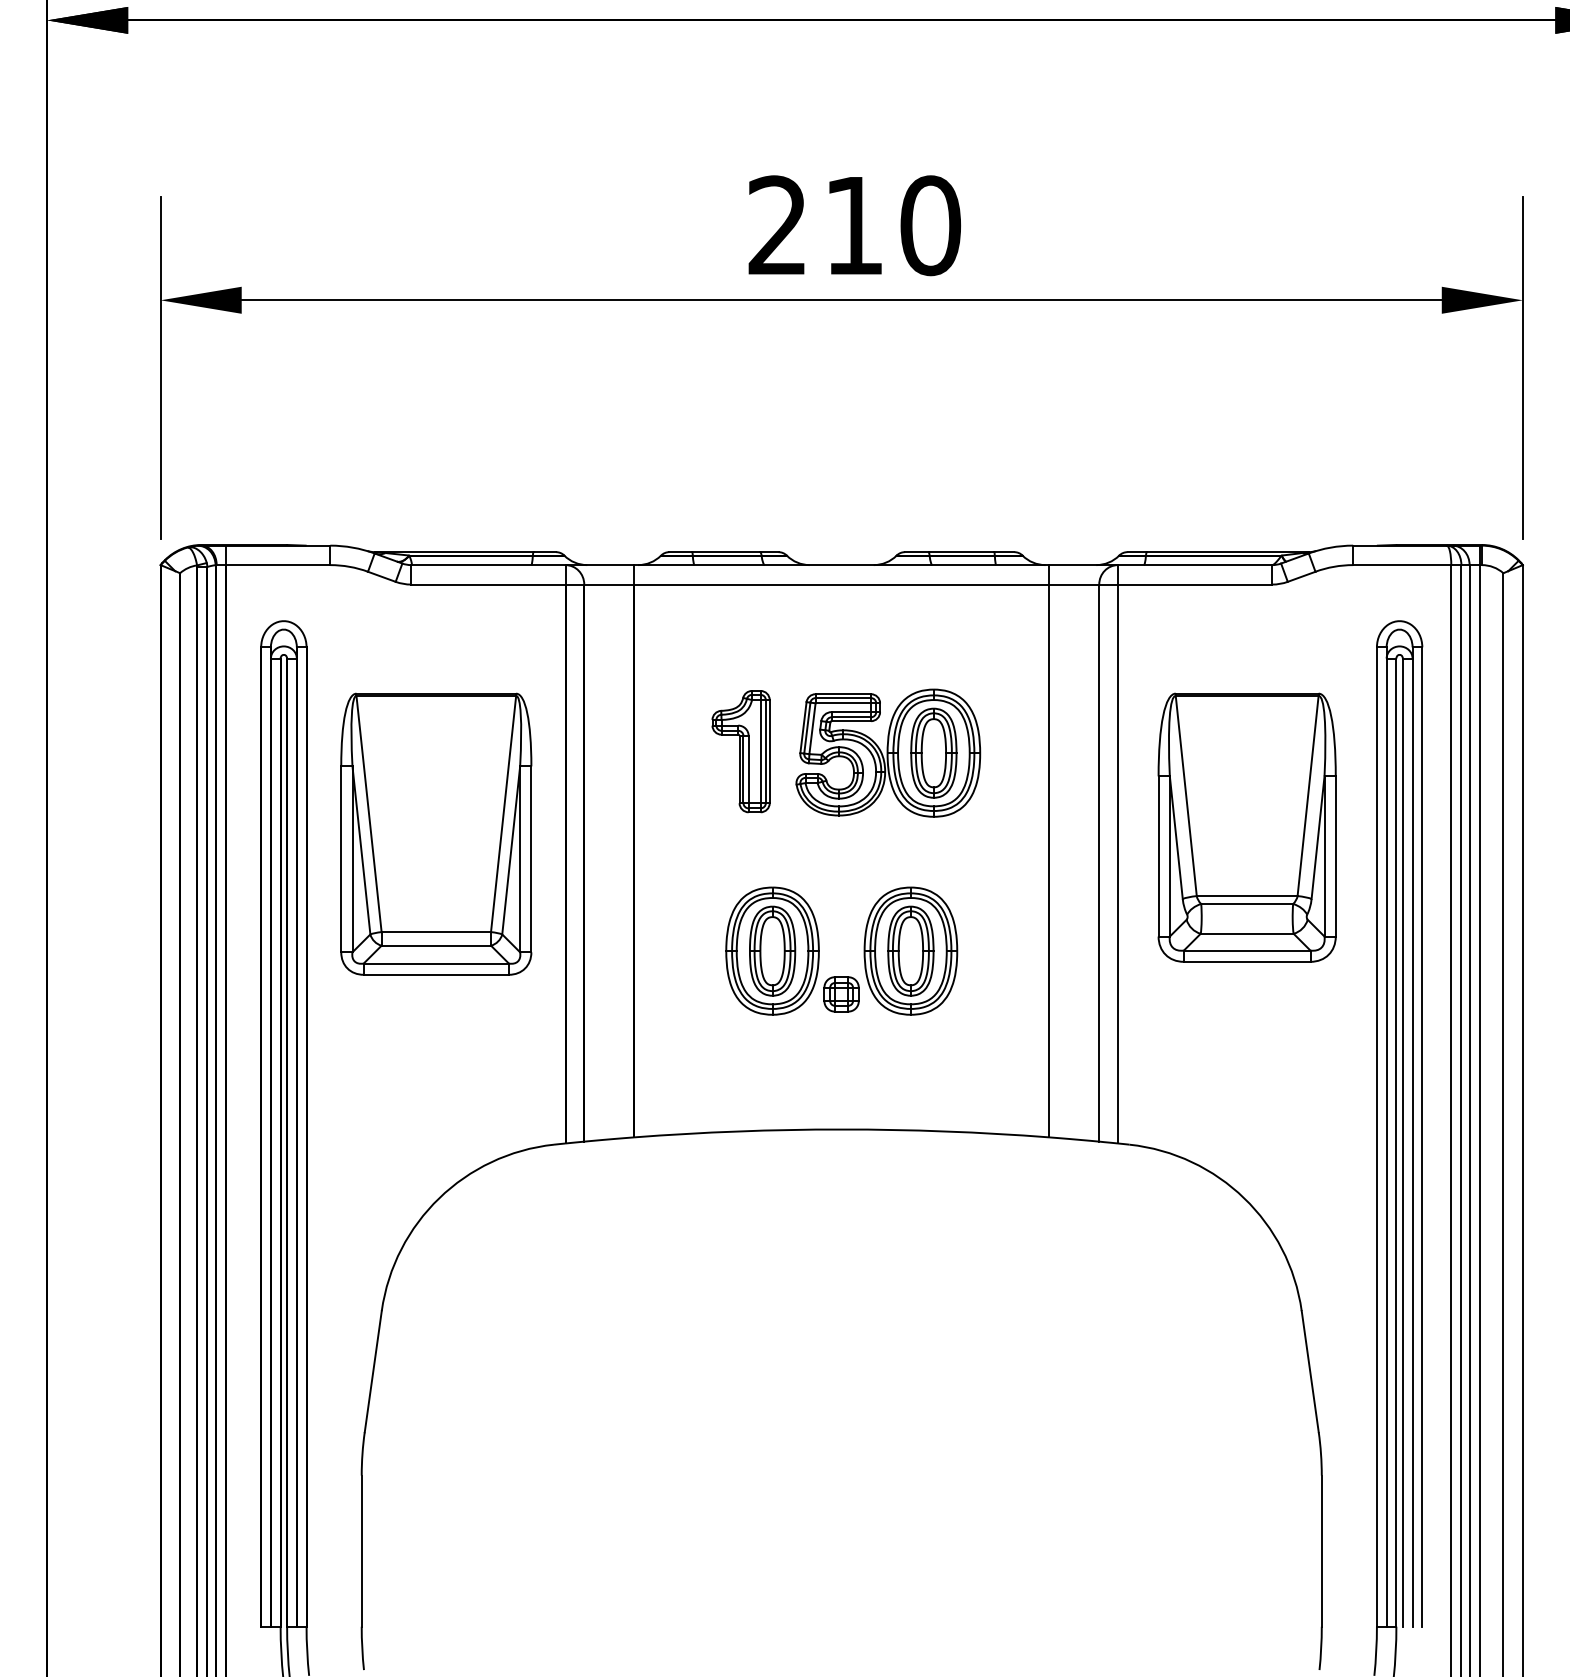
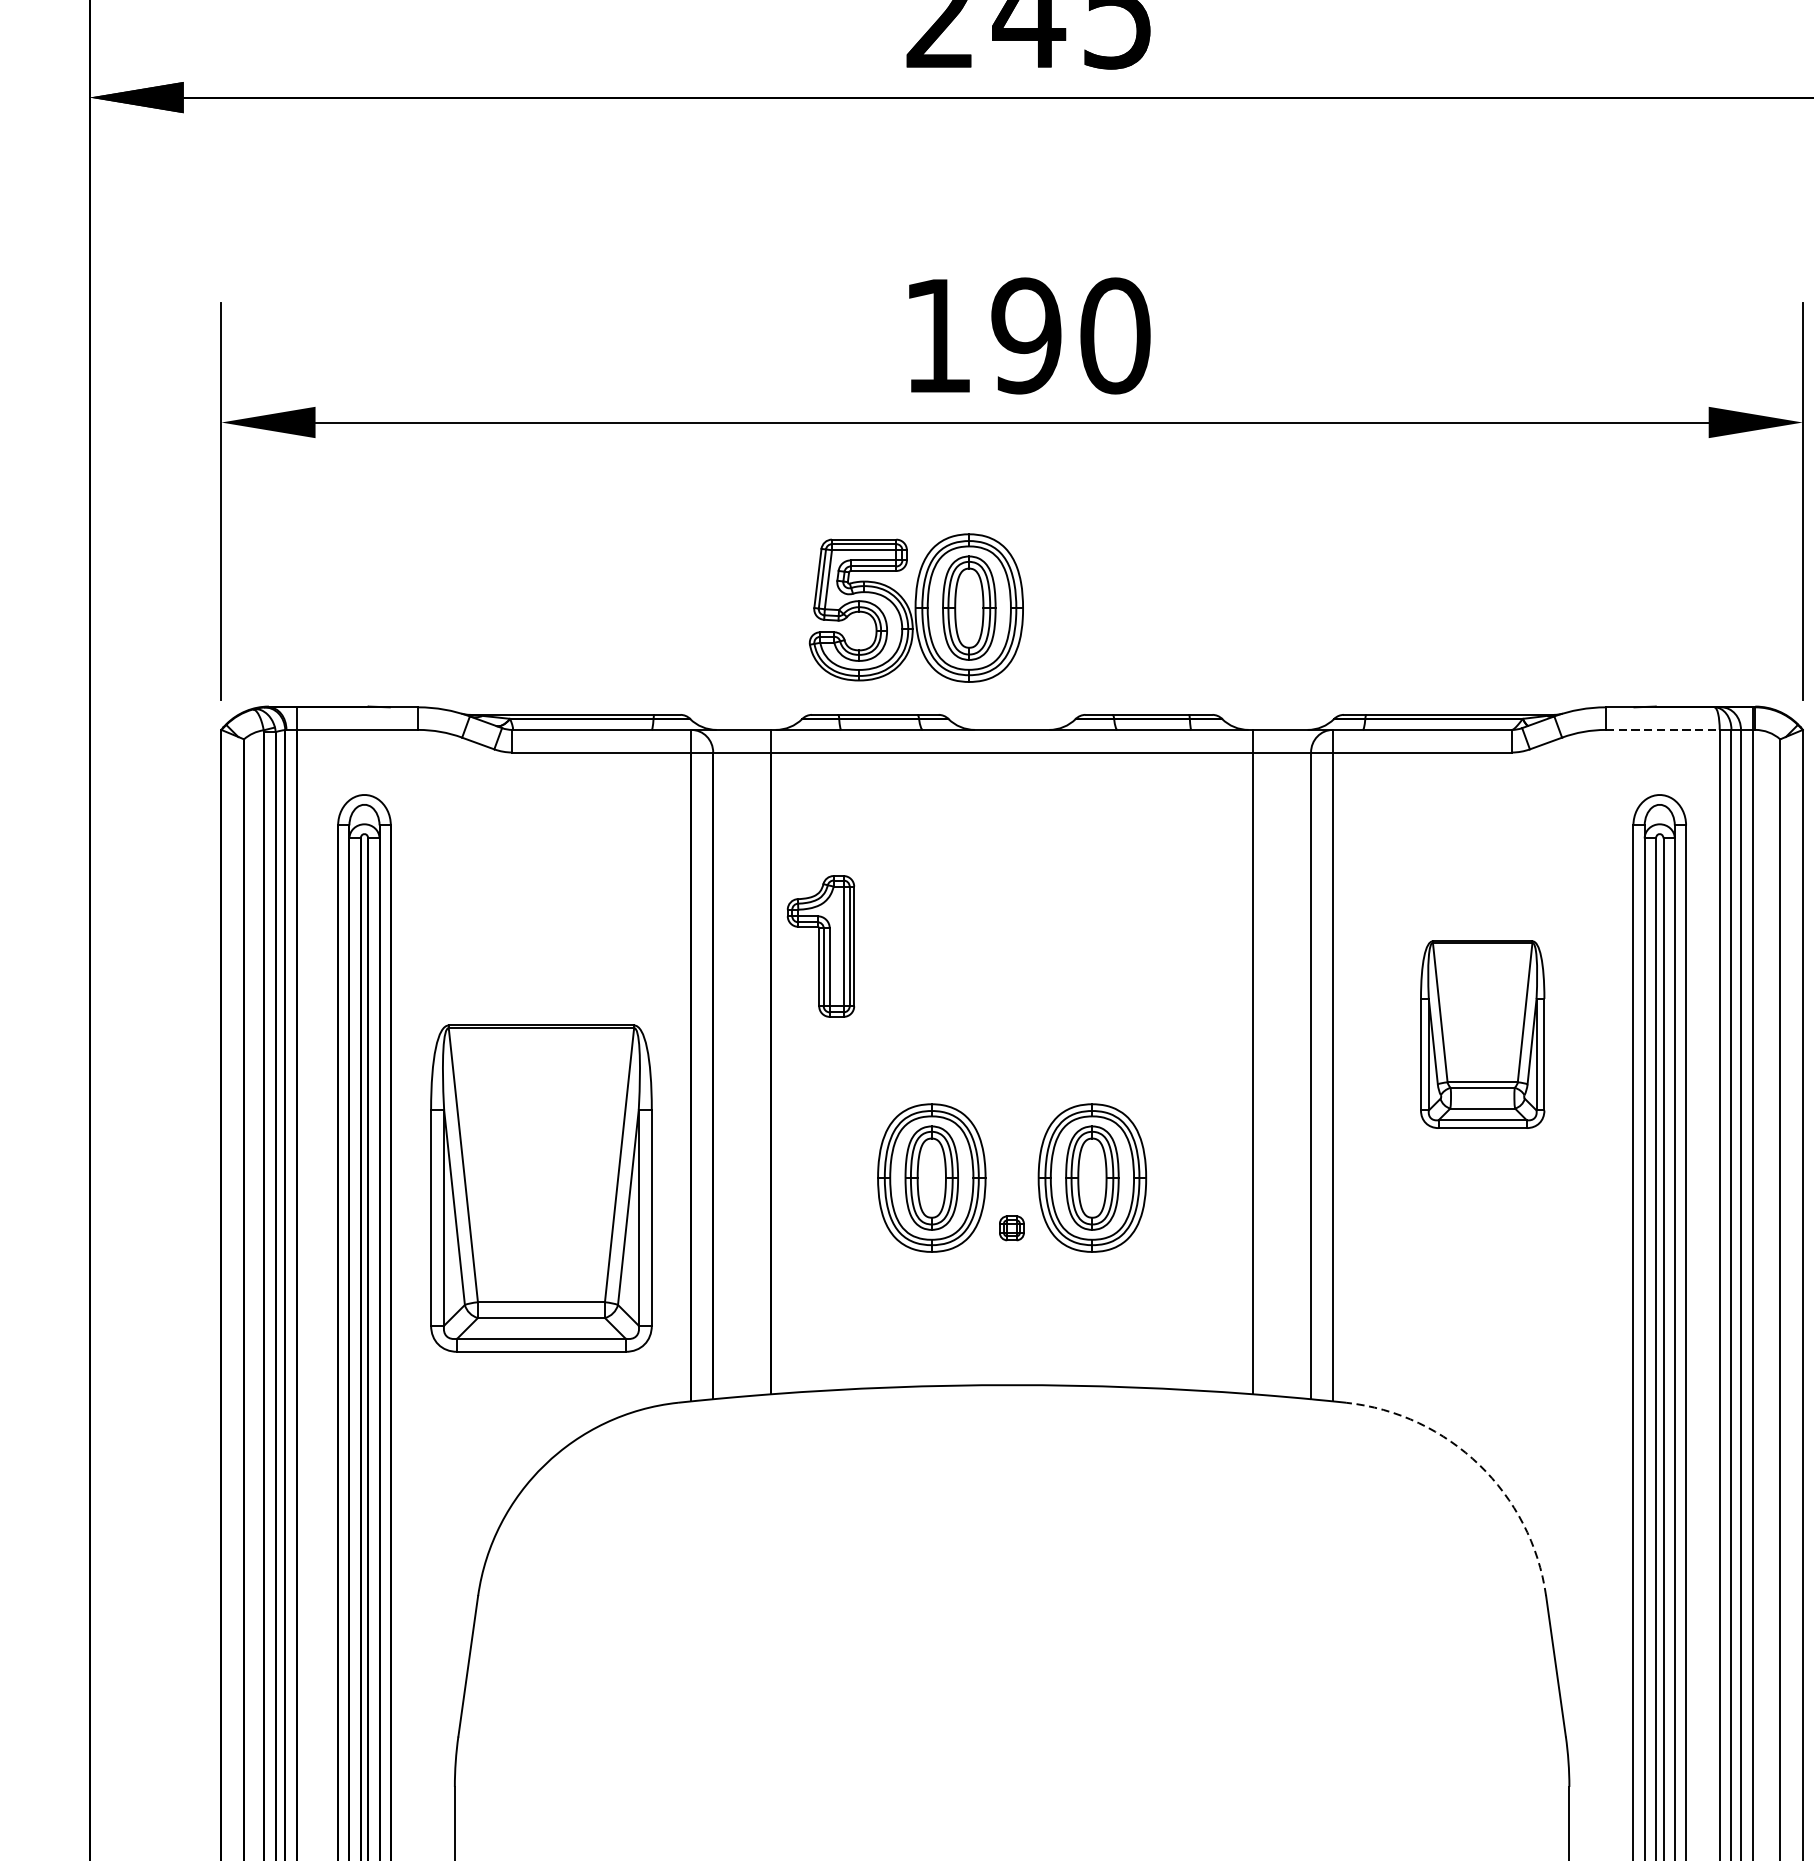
text: (816, 225) -> (982, 335), 210 -> 190
line: (1402, 565) -> (1663, 730), solid -> dashed
part: (740, 751) -> (820, 946), moved
part: (888, 752) -> (916, 607), moved
part: (1246, 827) -> (1481, 1034), size x0.6
part: (436, 833) -> (541, 1187), moved
part: (841, 994) -> (1011, 1228), size x0.6
arc: (1244, 1198) -> (1479, 1465), solid -> dashed

